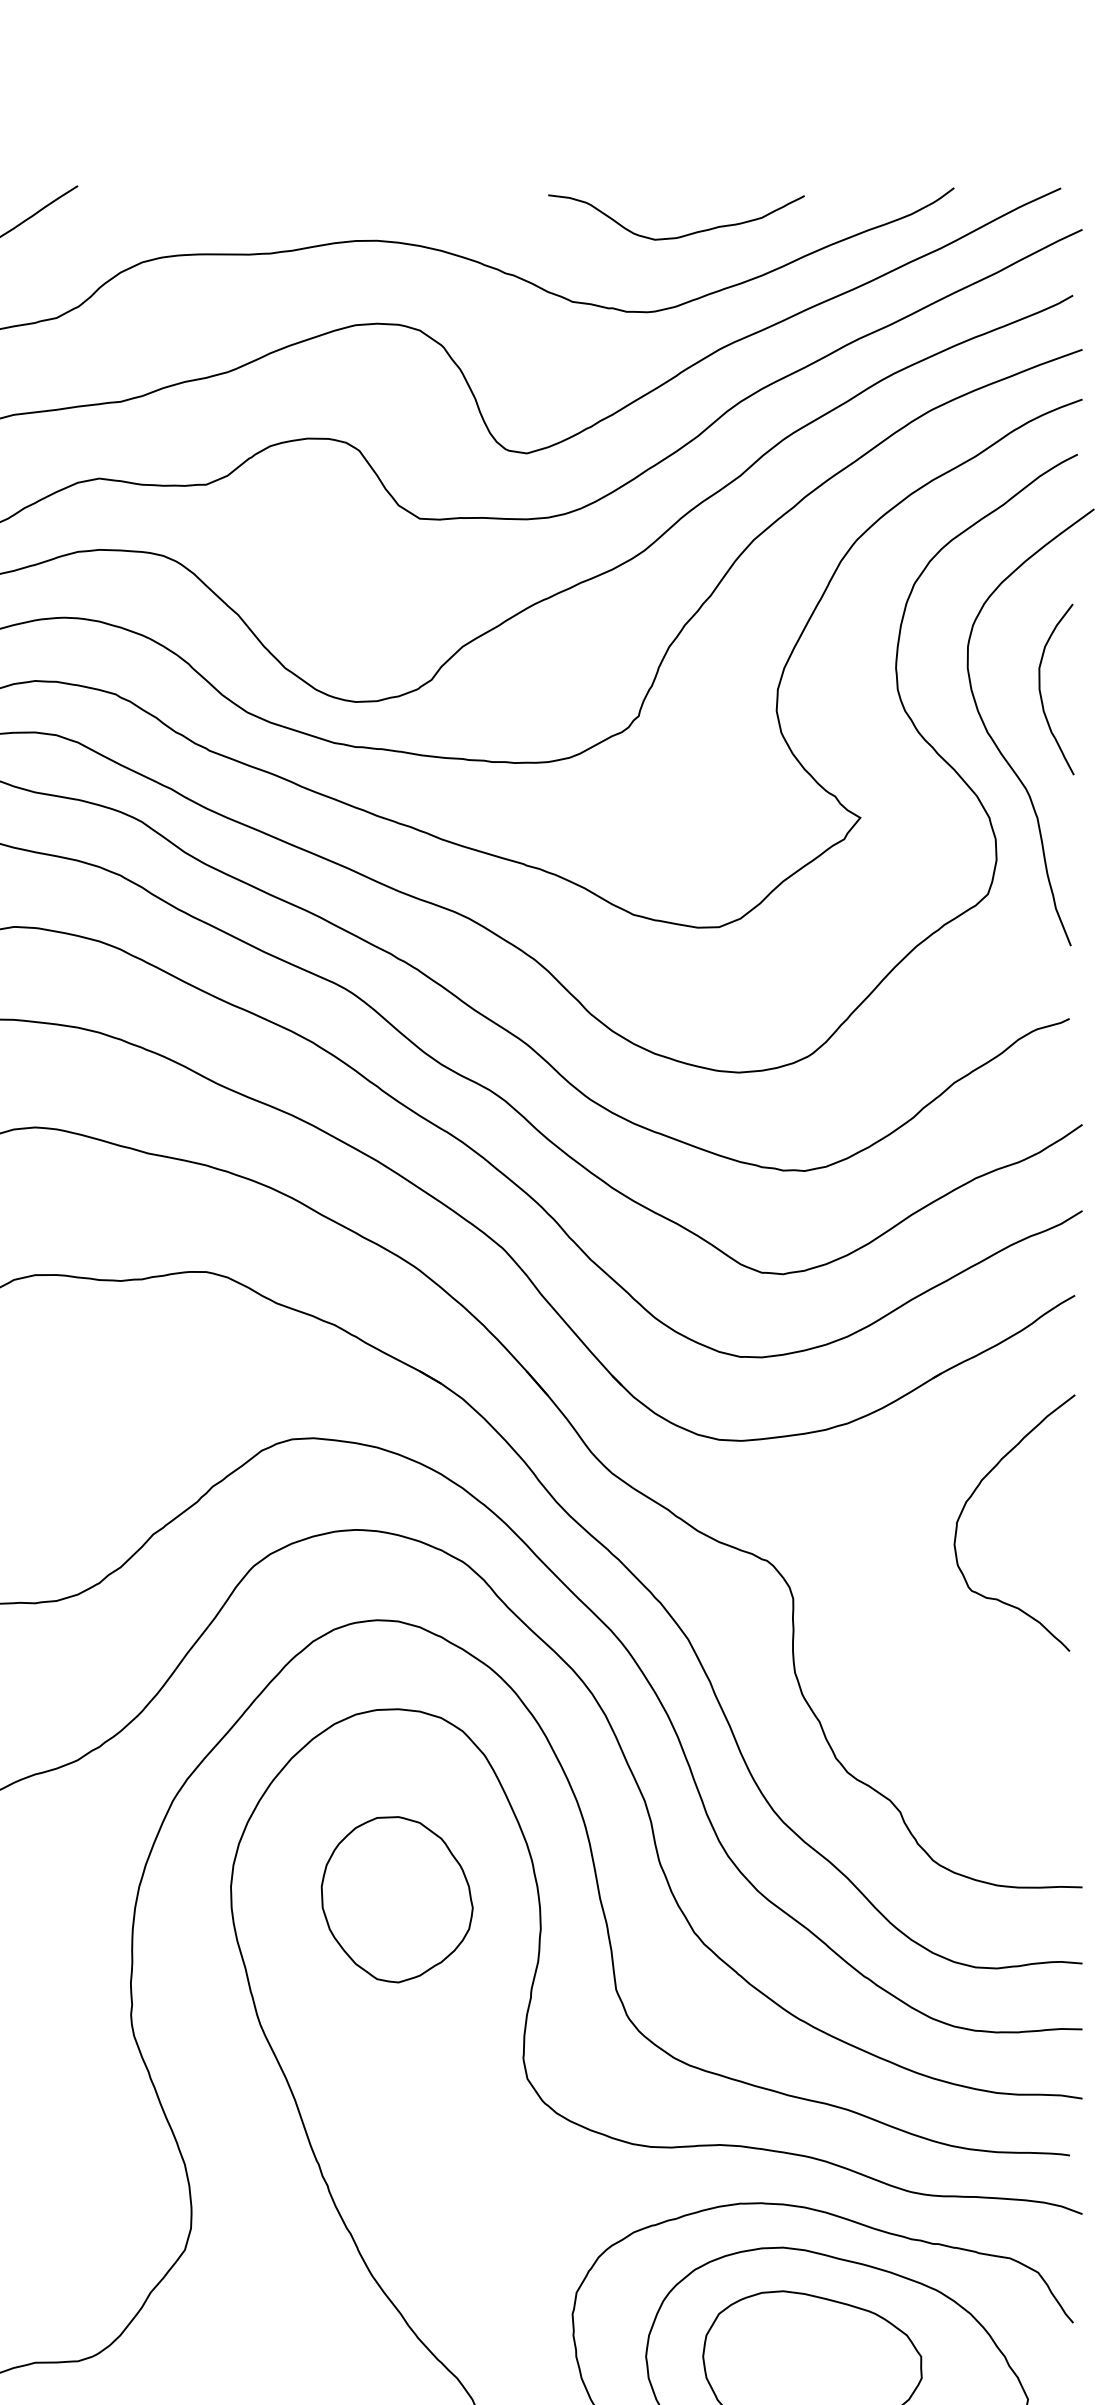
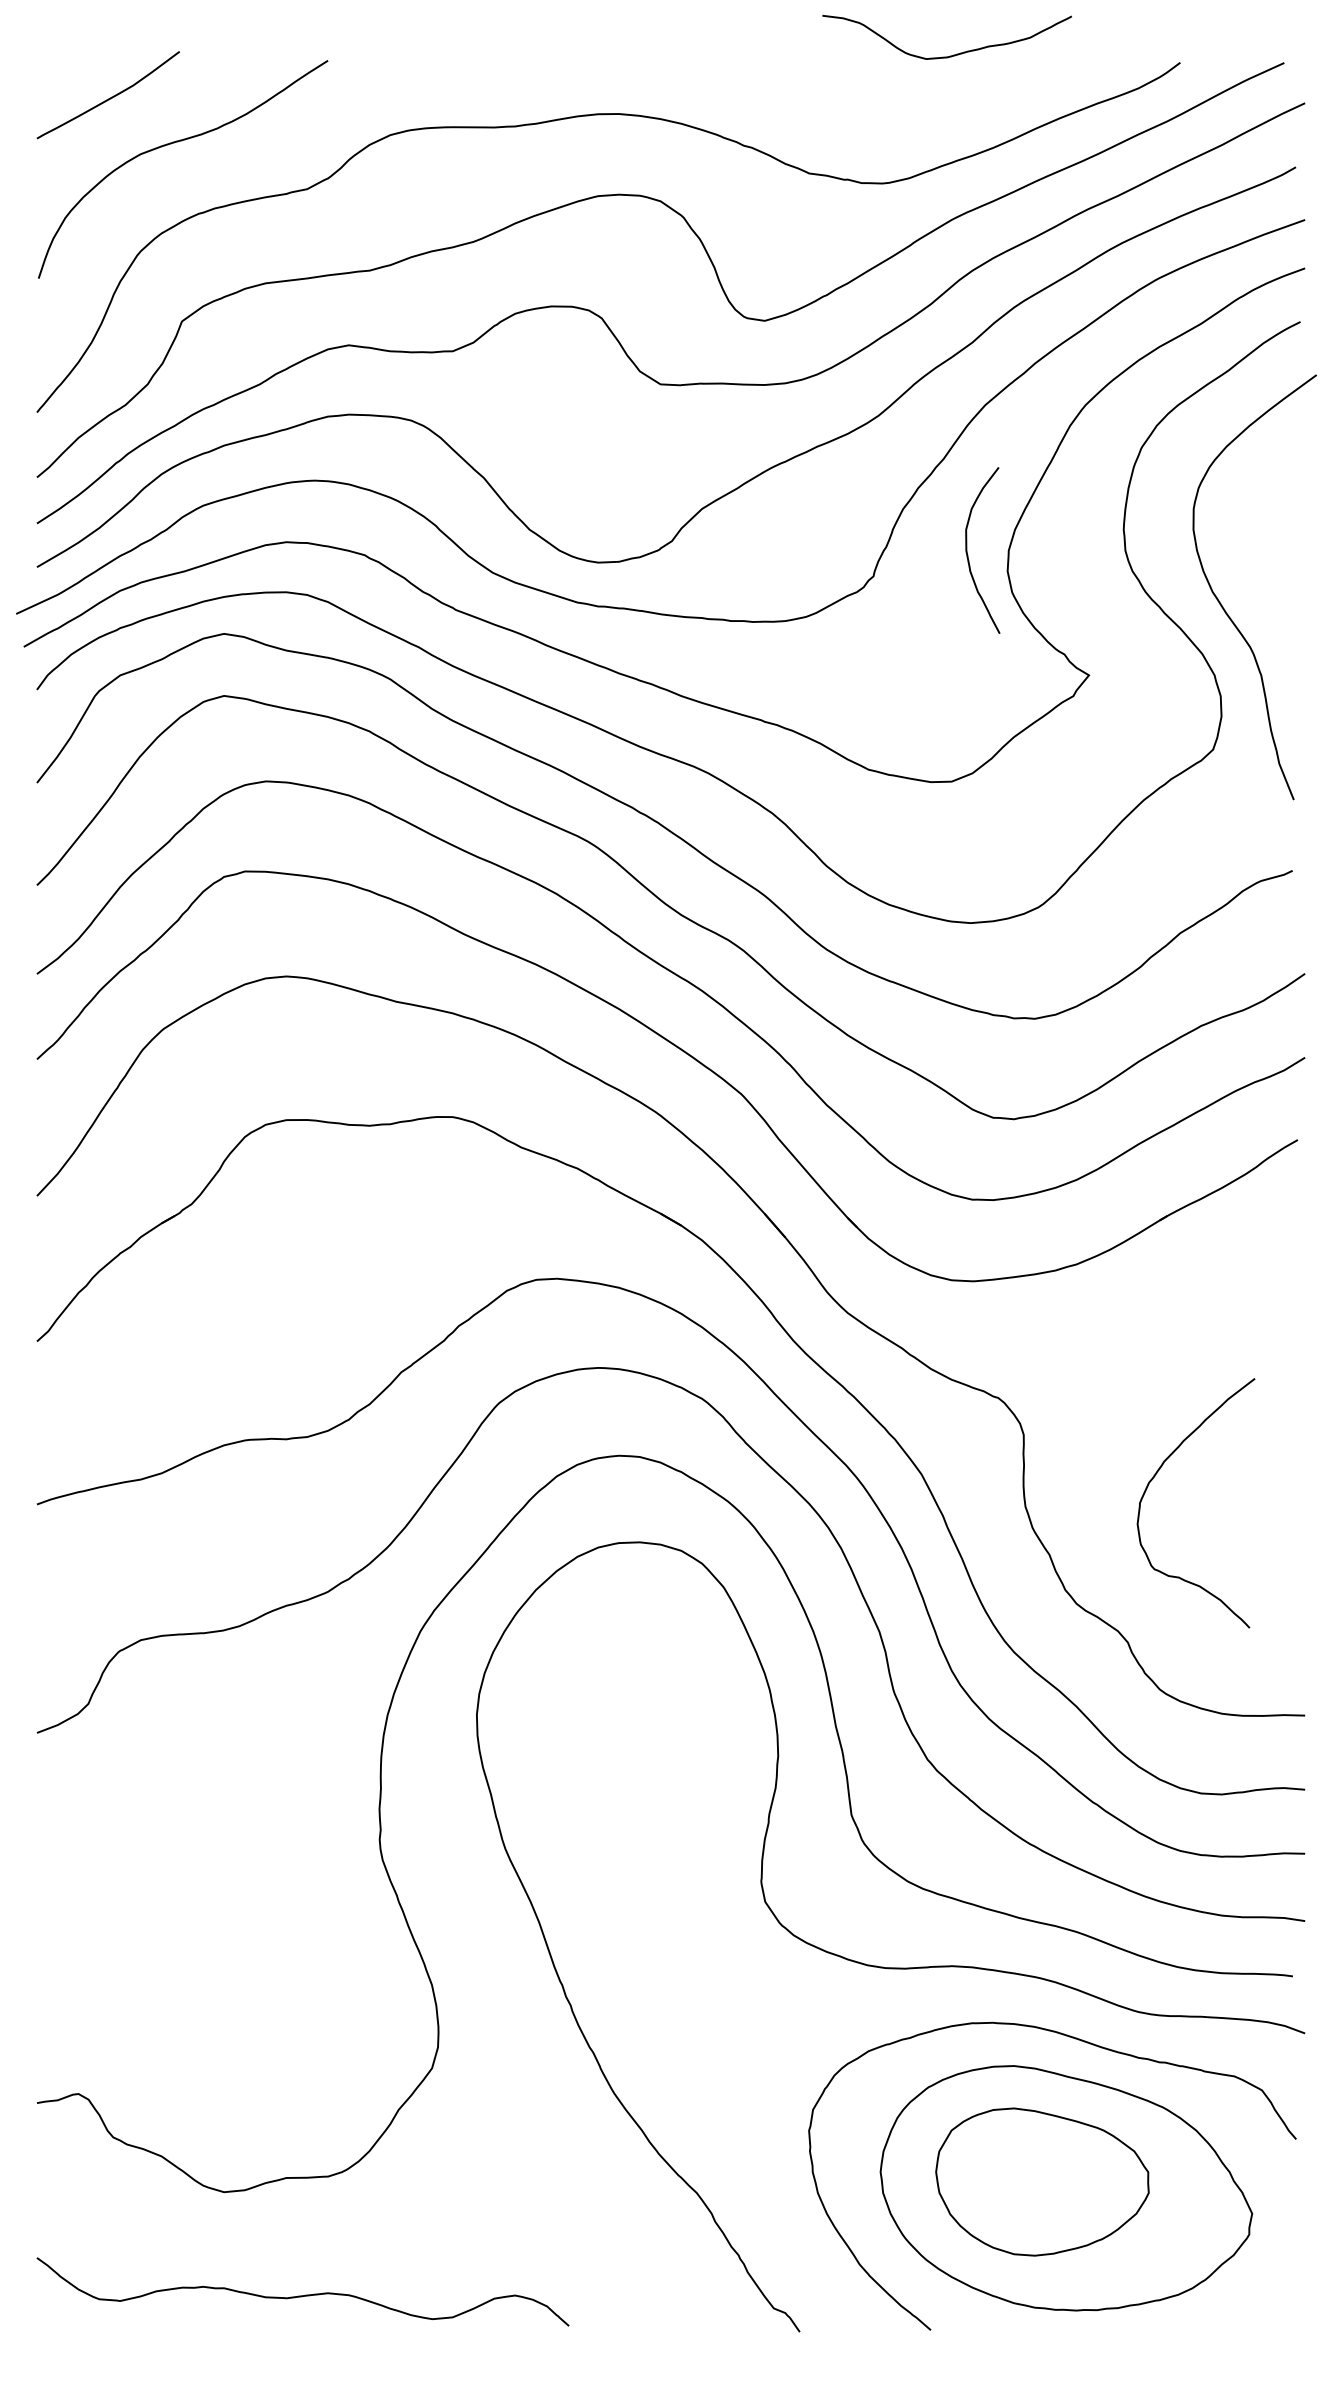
curve: (678, 236) -> (949, 55), moved
curve: (1041, 694) -> (968, 555), moved
curve: (972, 1495) -> (1155, 1476), moved
part: (397, 1899) -> (638, 1727), removed

